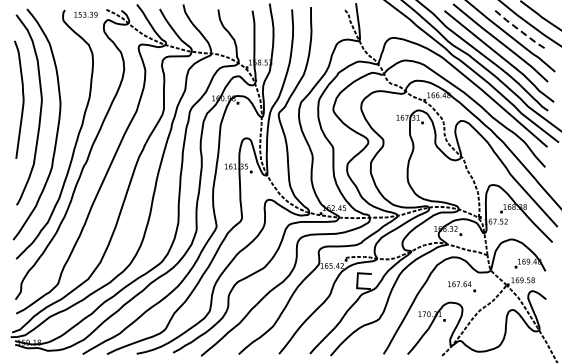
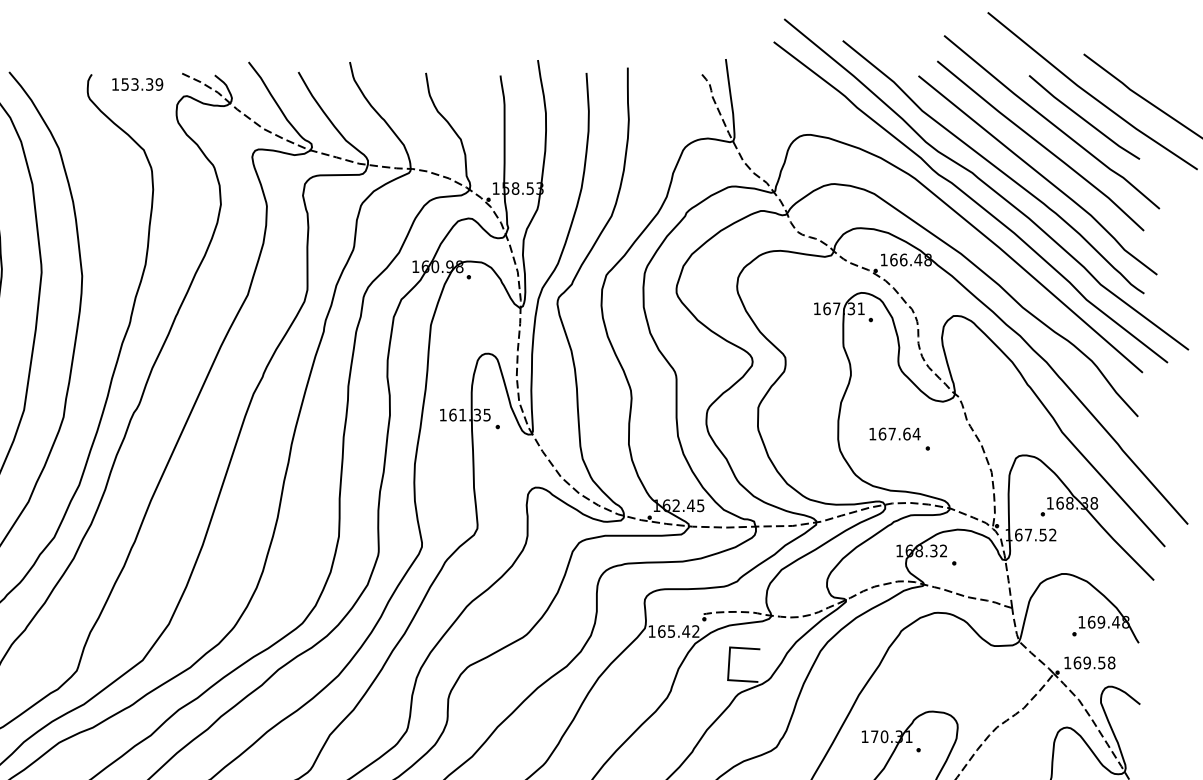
line: (520, 30) -> (1084, 118), dashed -> solid
part: (462, 286) -> (901, 438), moved

